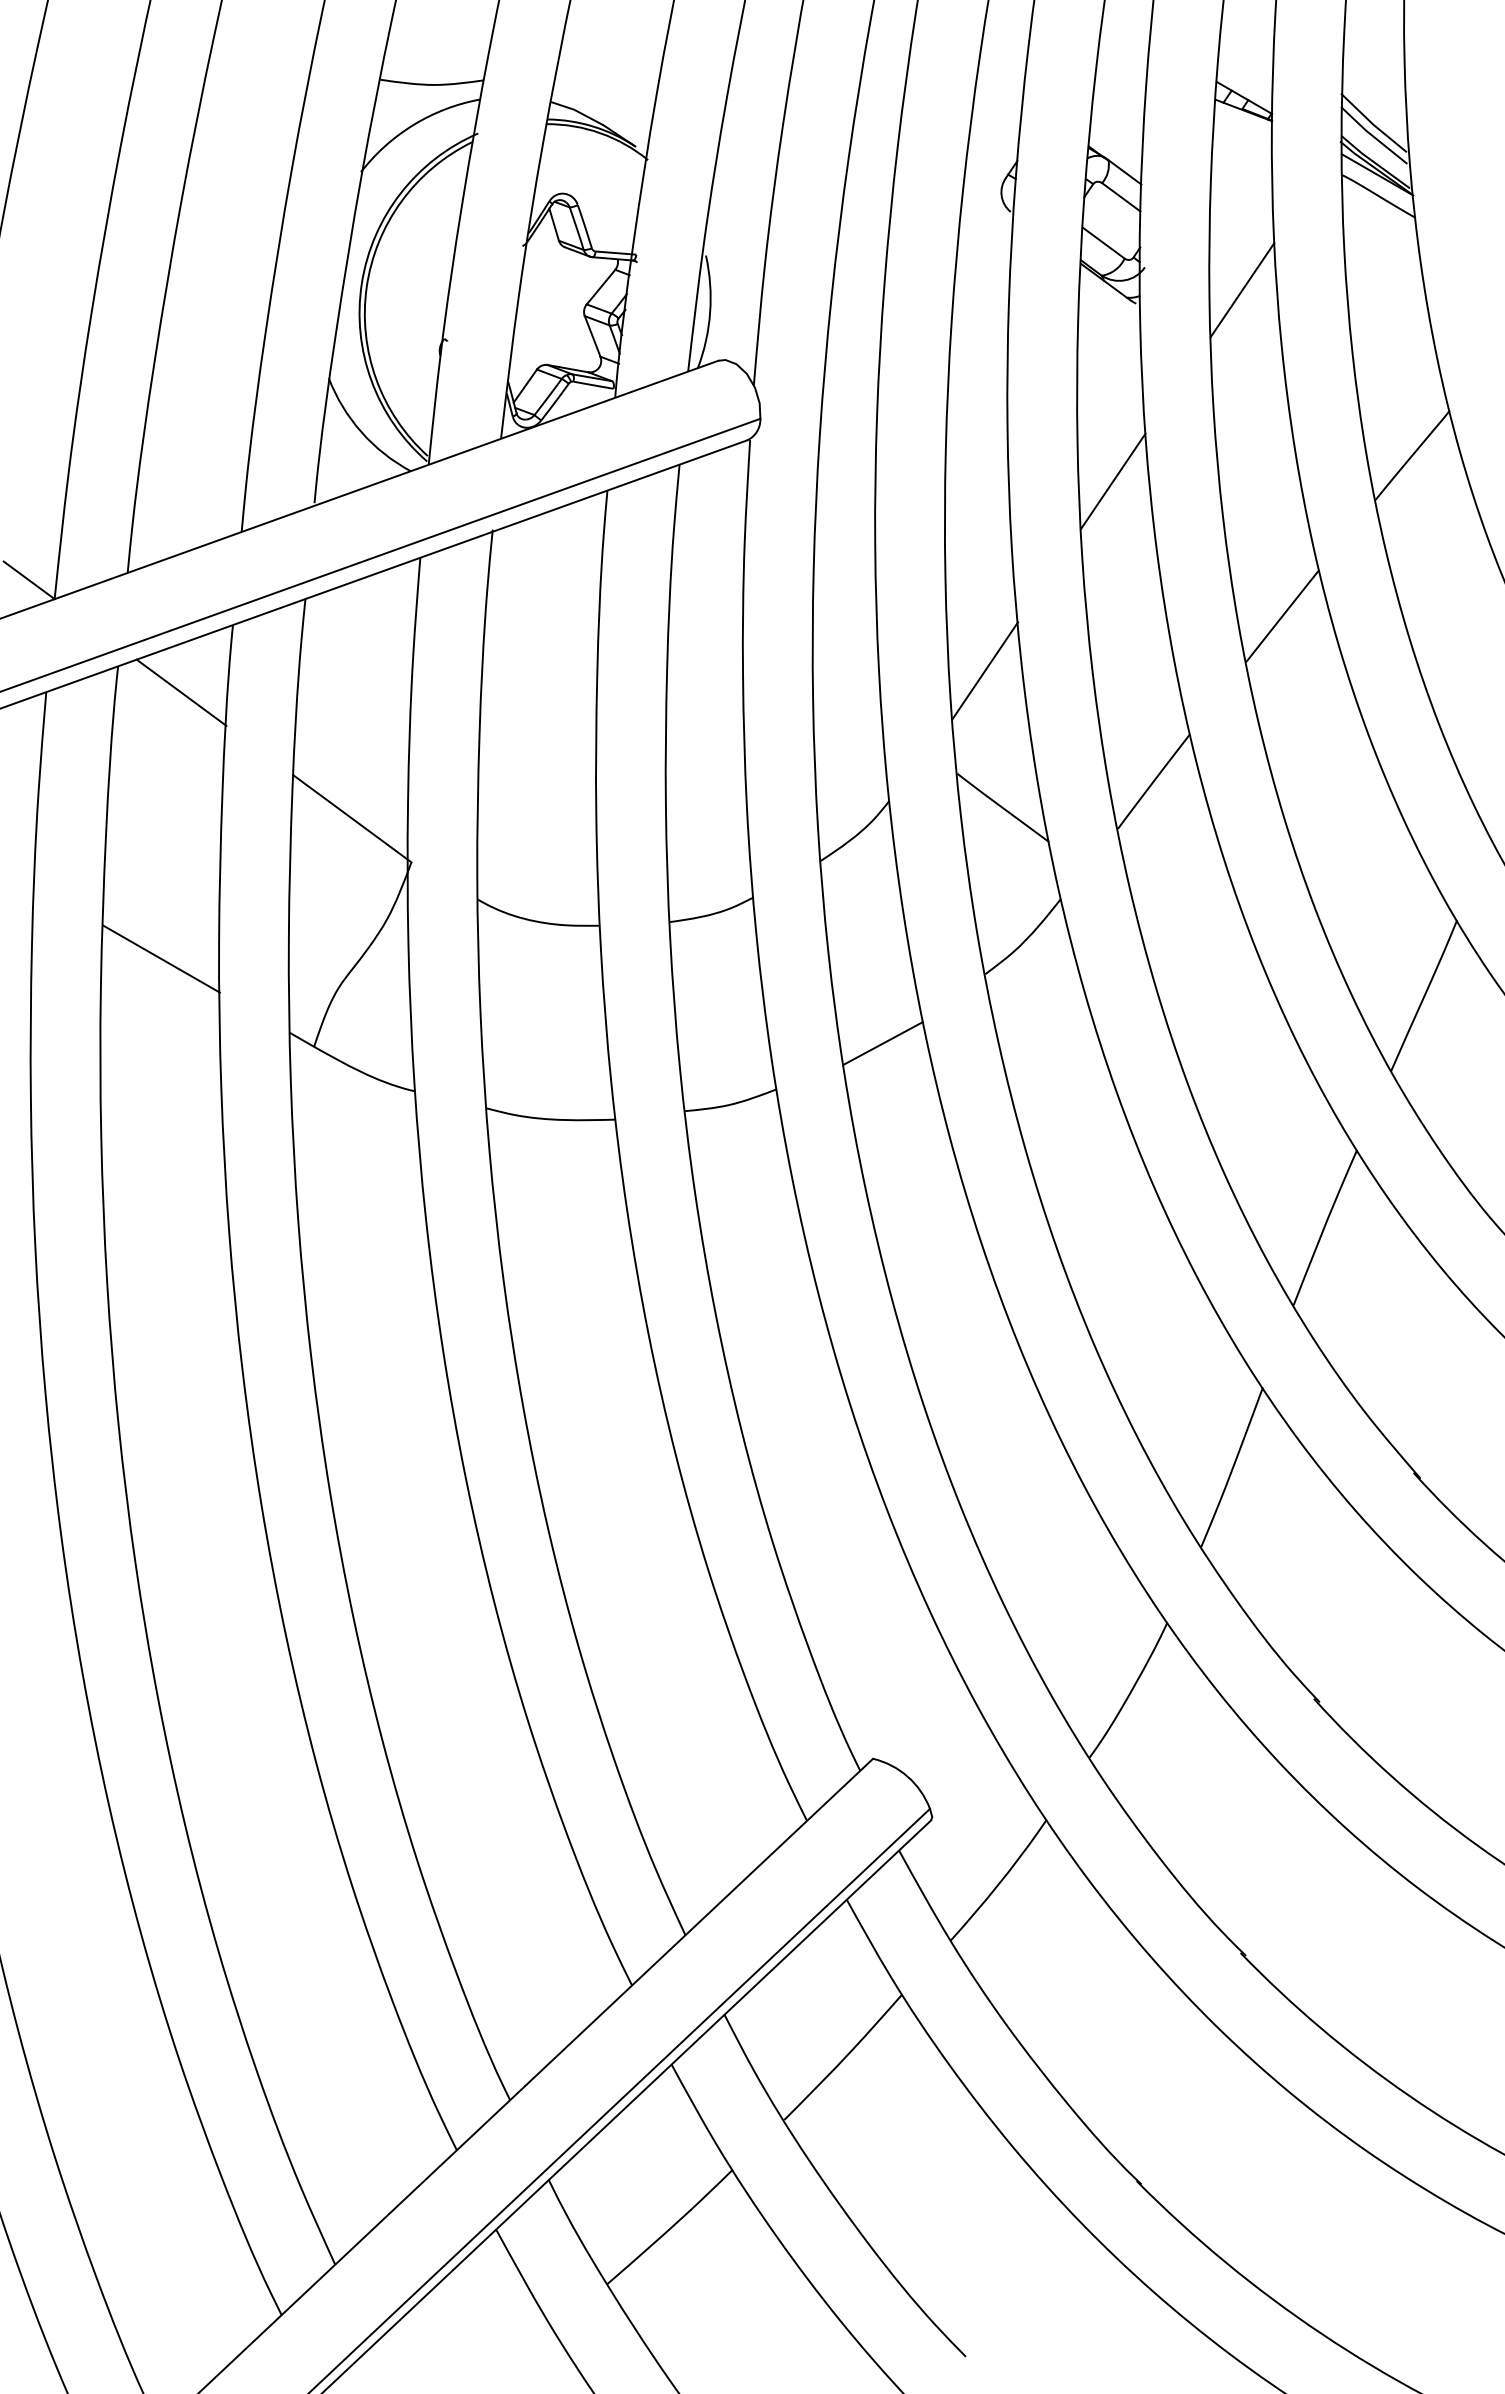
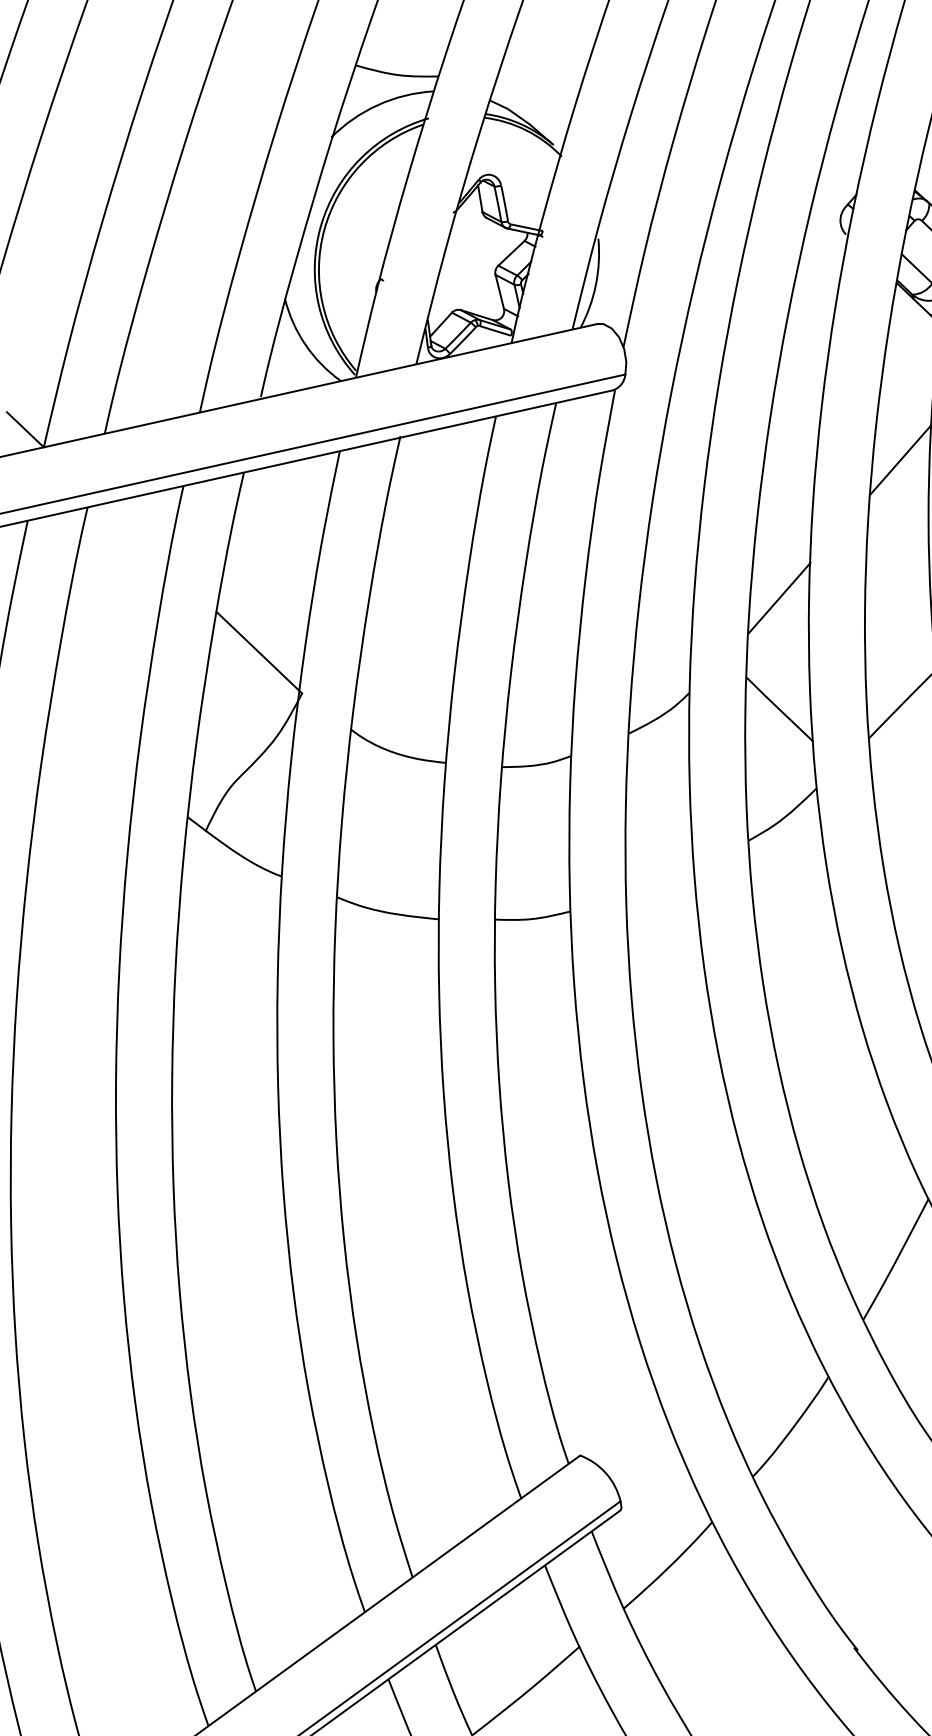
line: (181, 692) -> (135, 534), removed
line: (160, 958) -> (92, 744), removed
line: (882, 1043) -> (659, 885), removed

